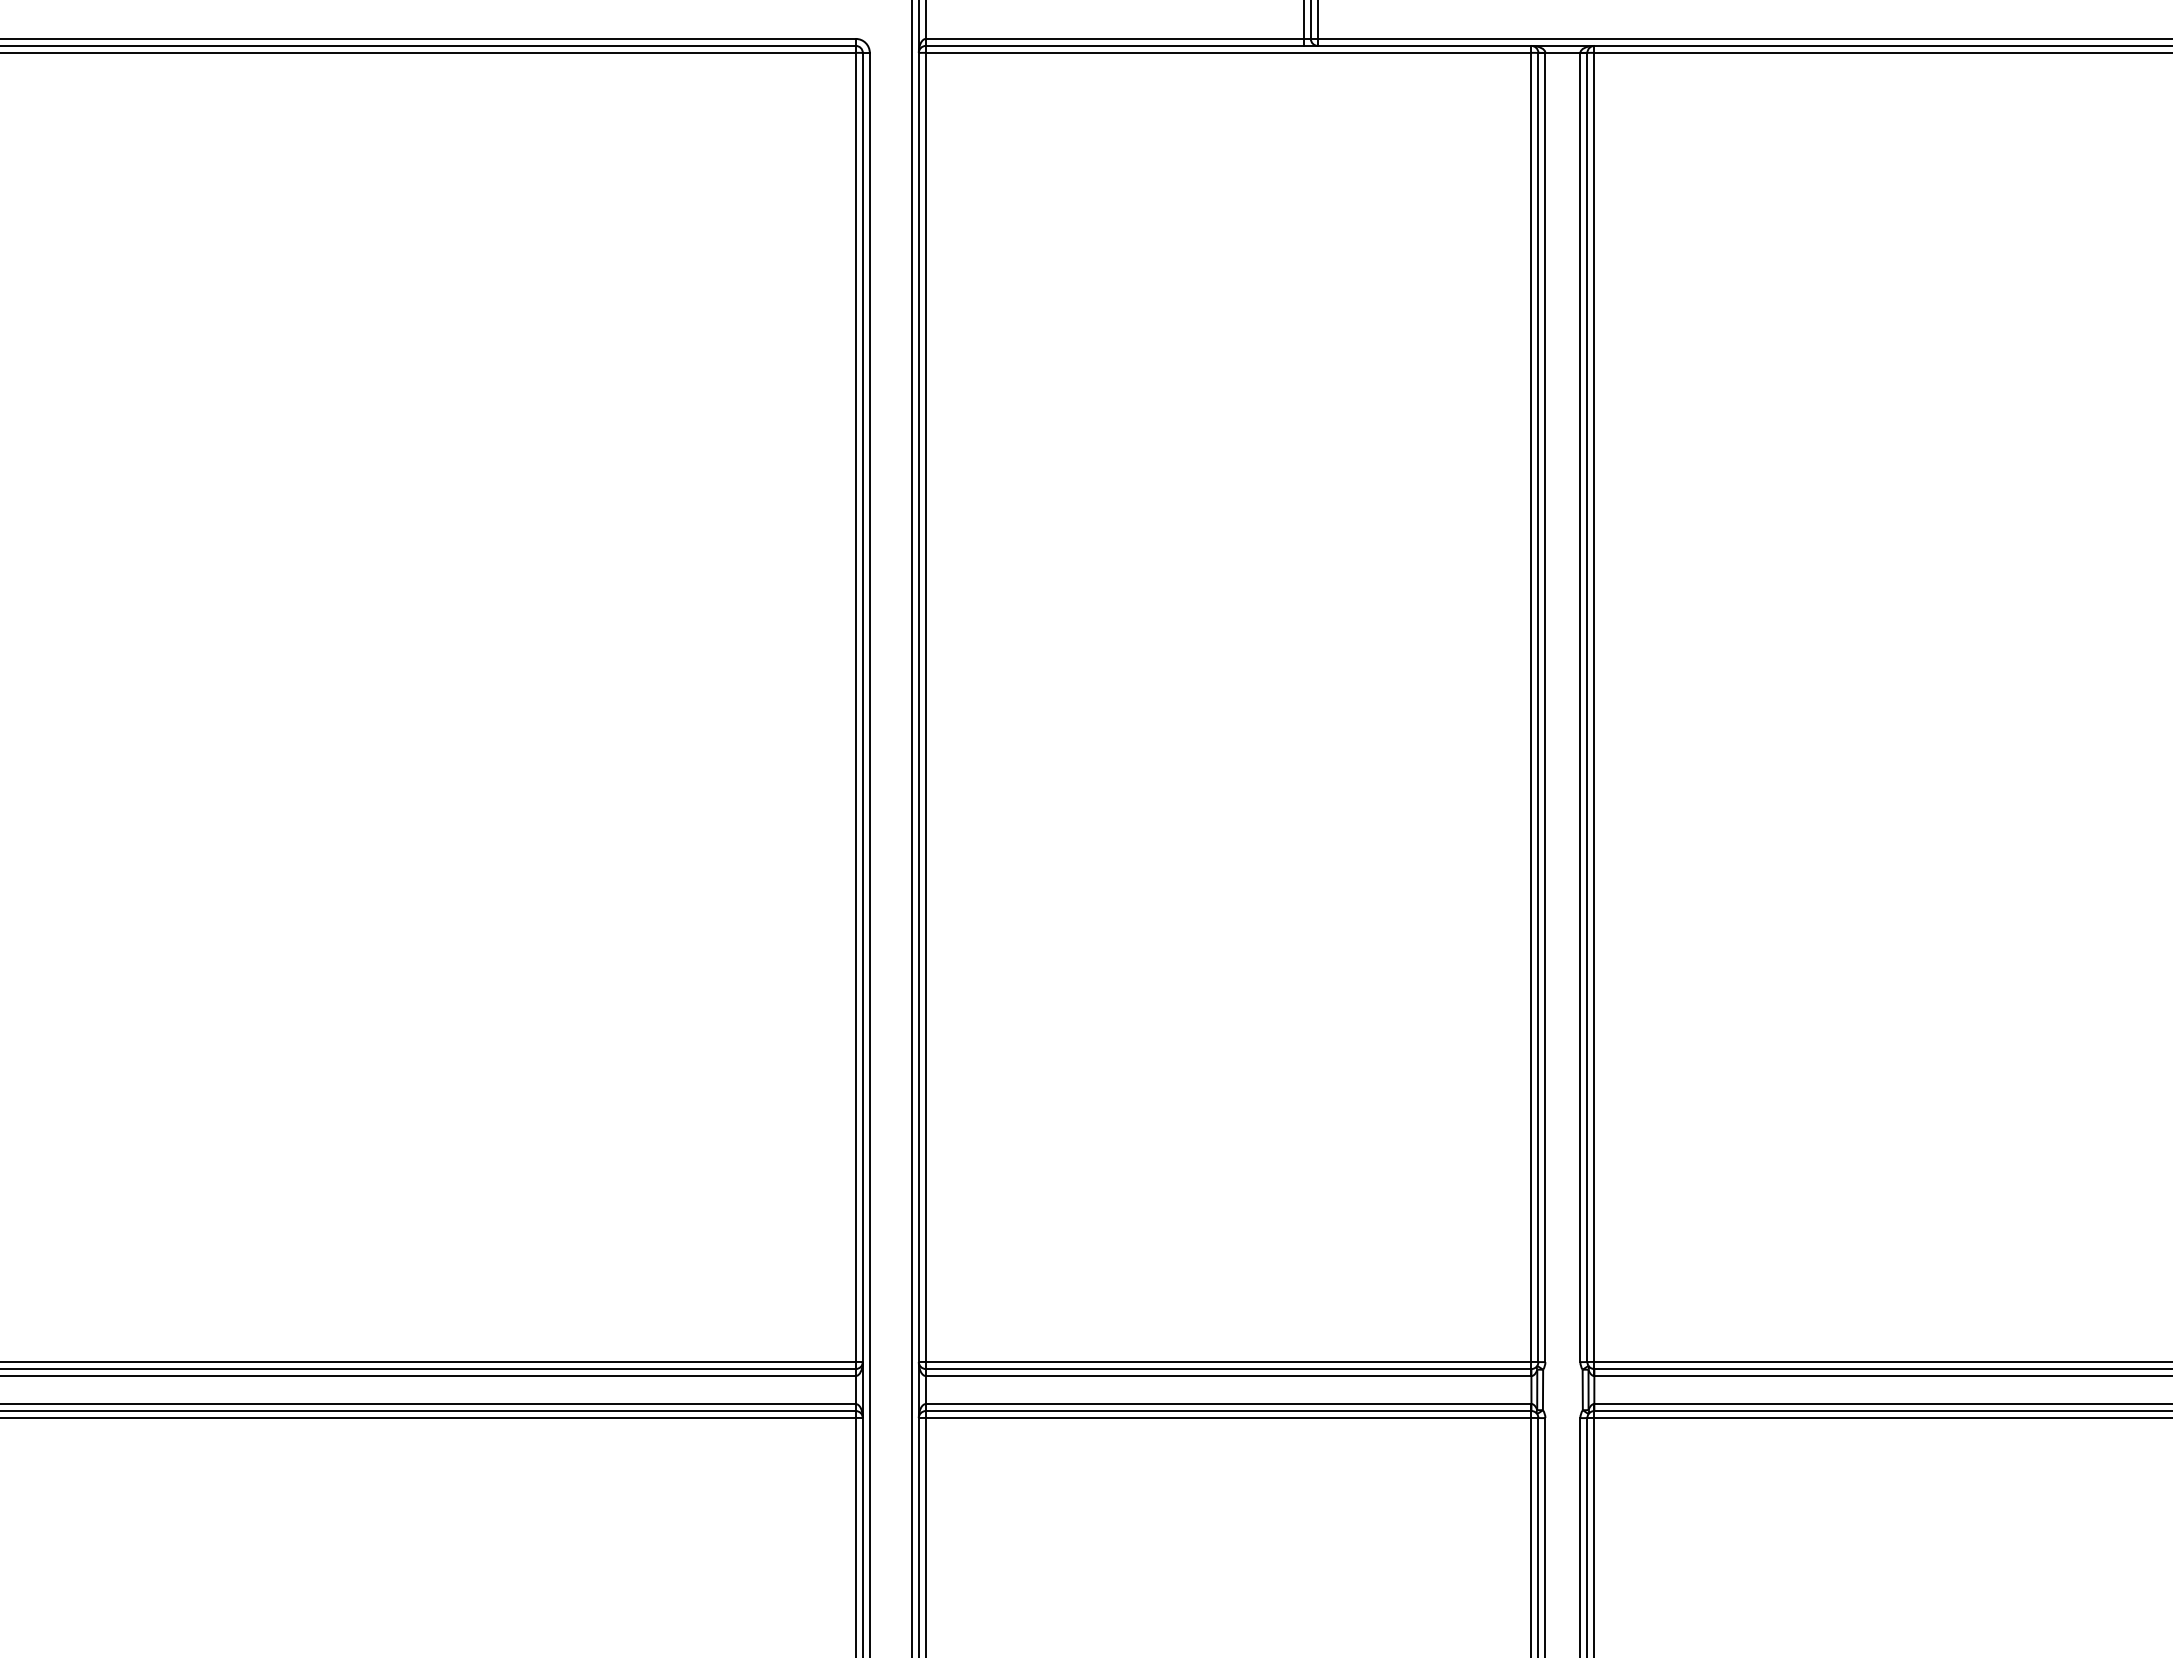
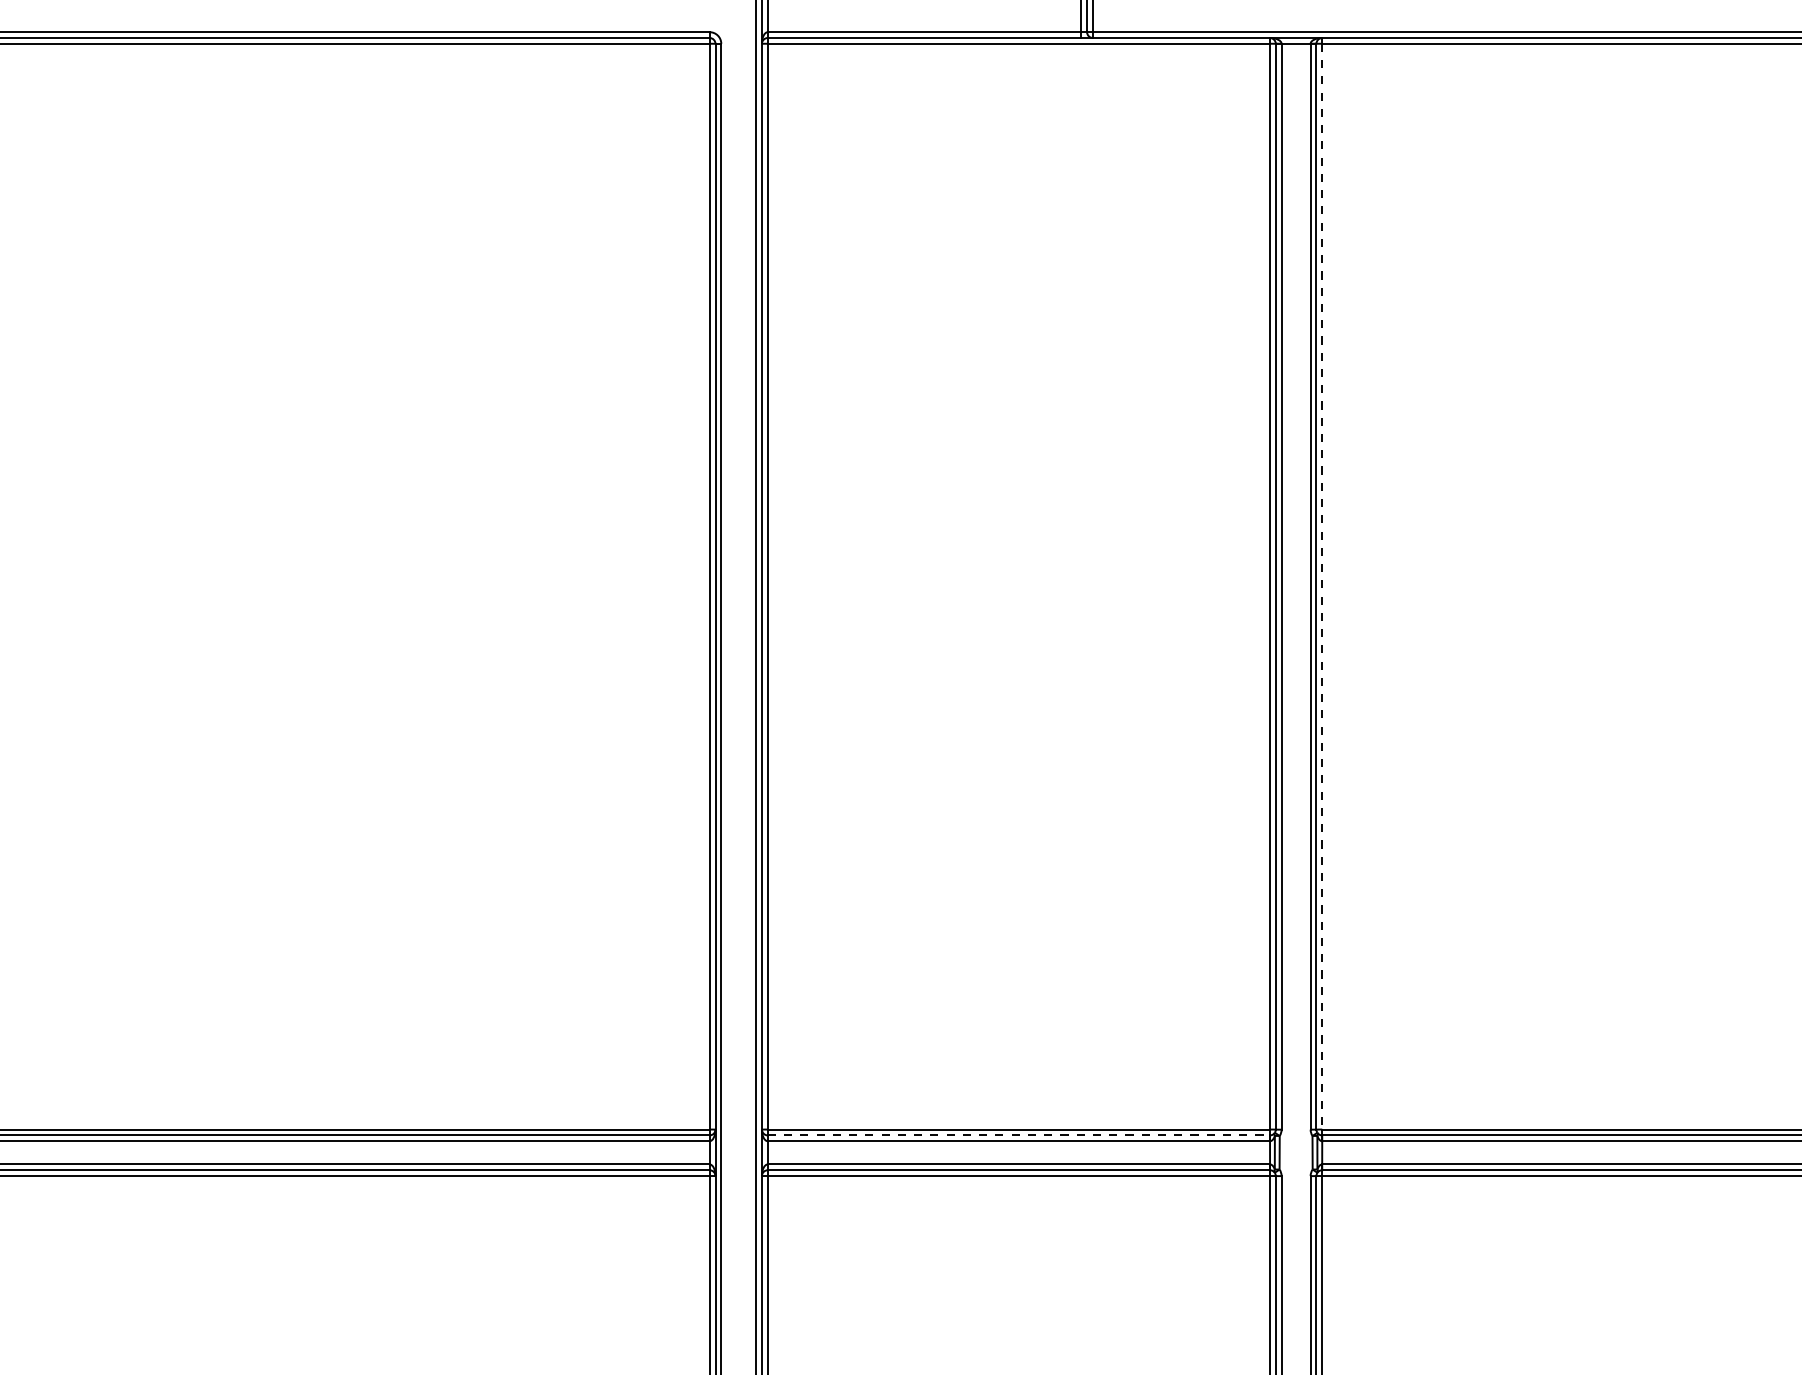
line: (1594, 707) -> (1322, 586), solid -> dashed
line: (1228, 1369) -> (1018, 1135), solid -> dashed

